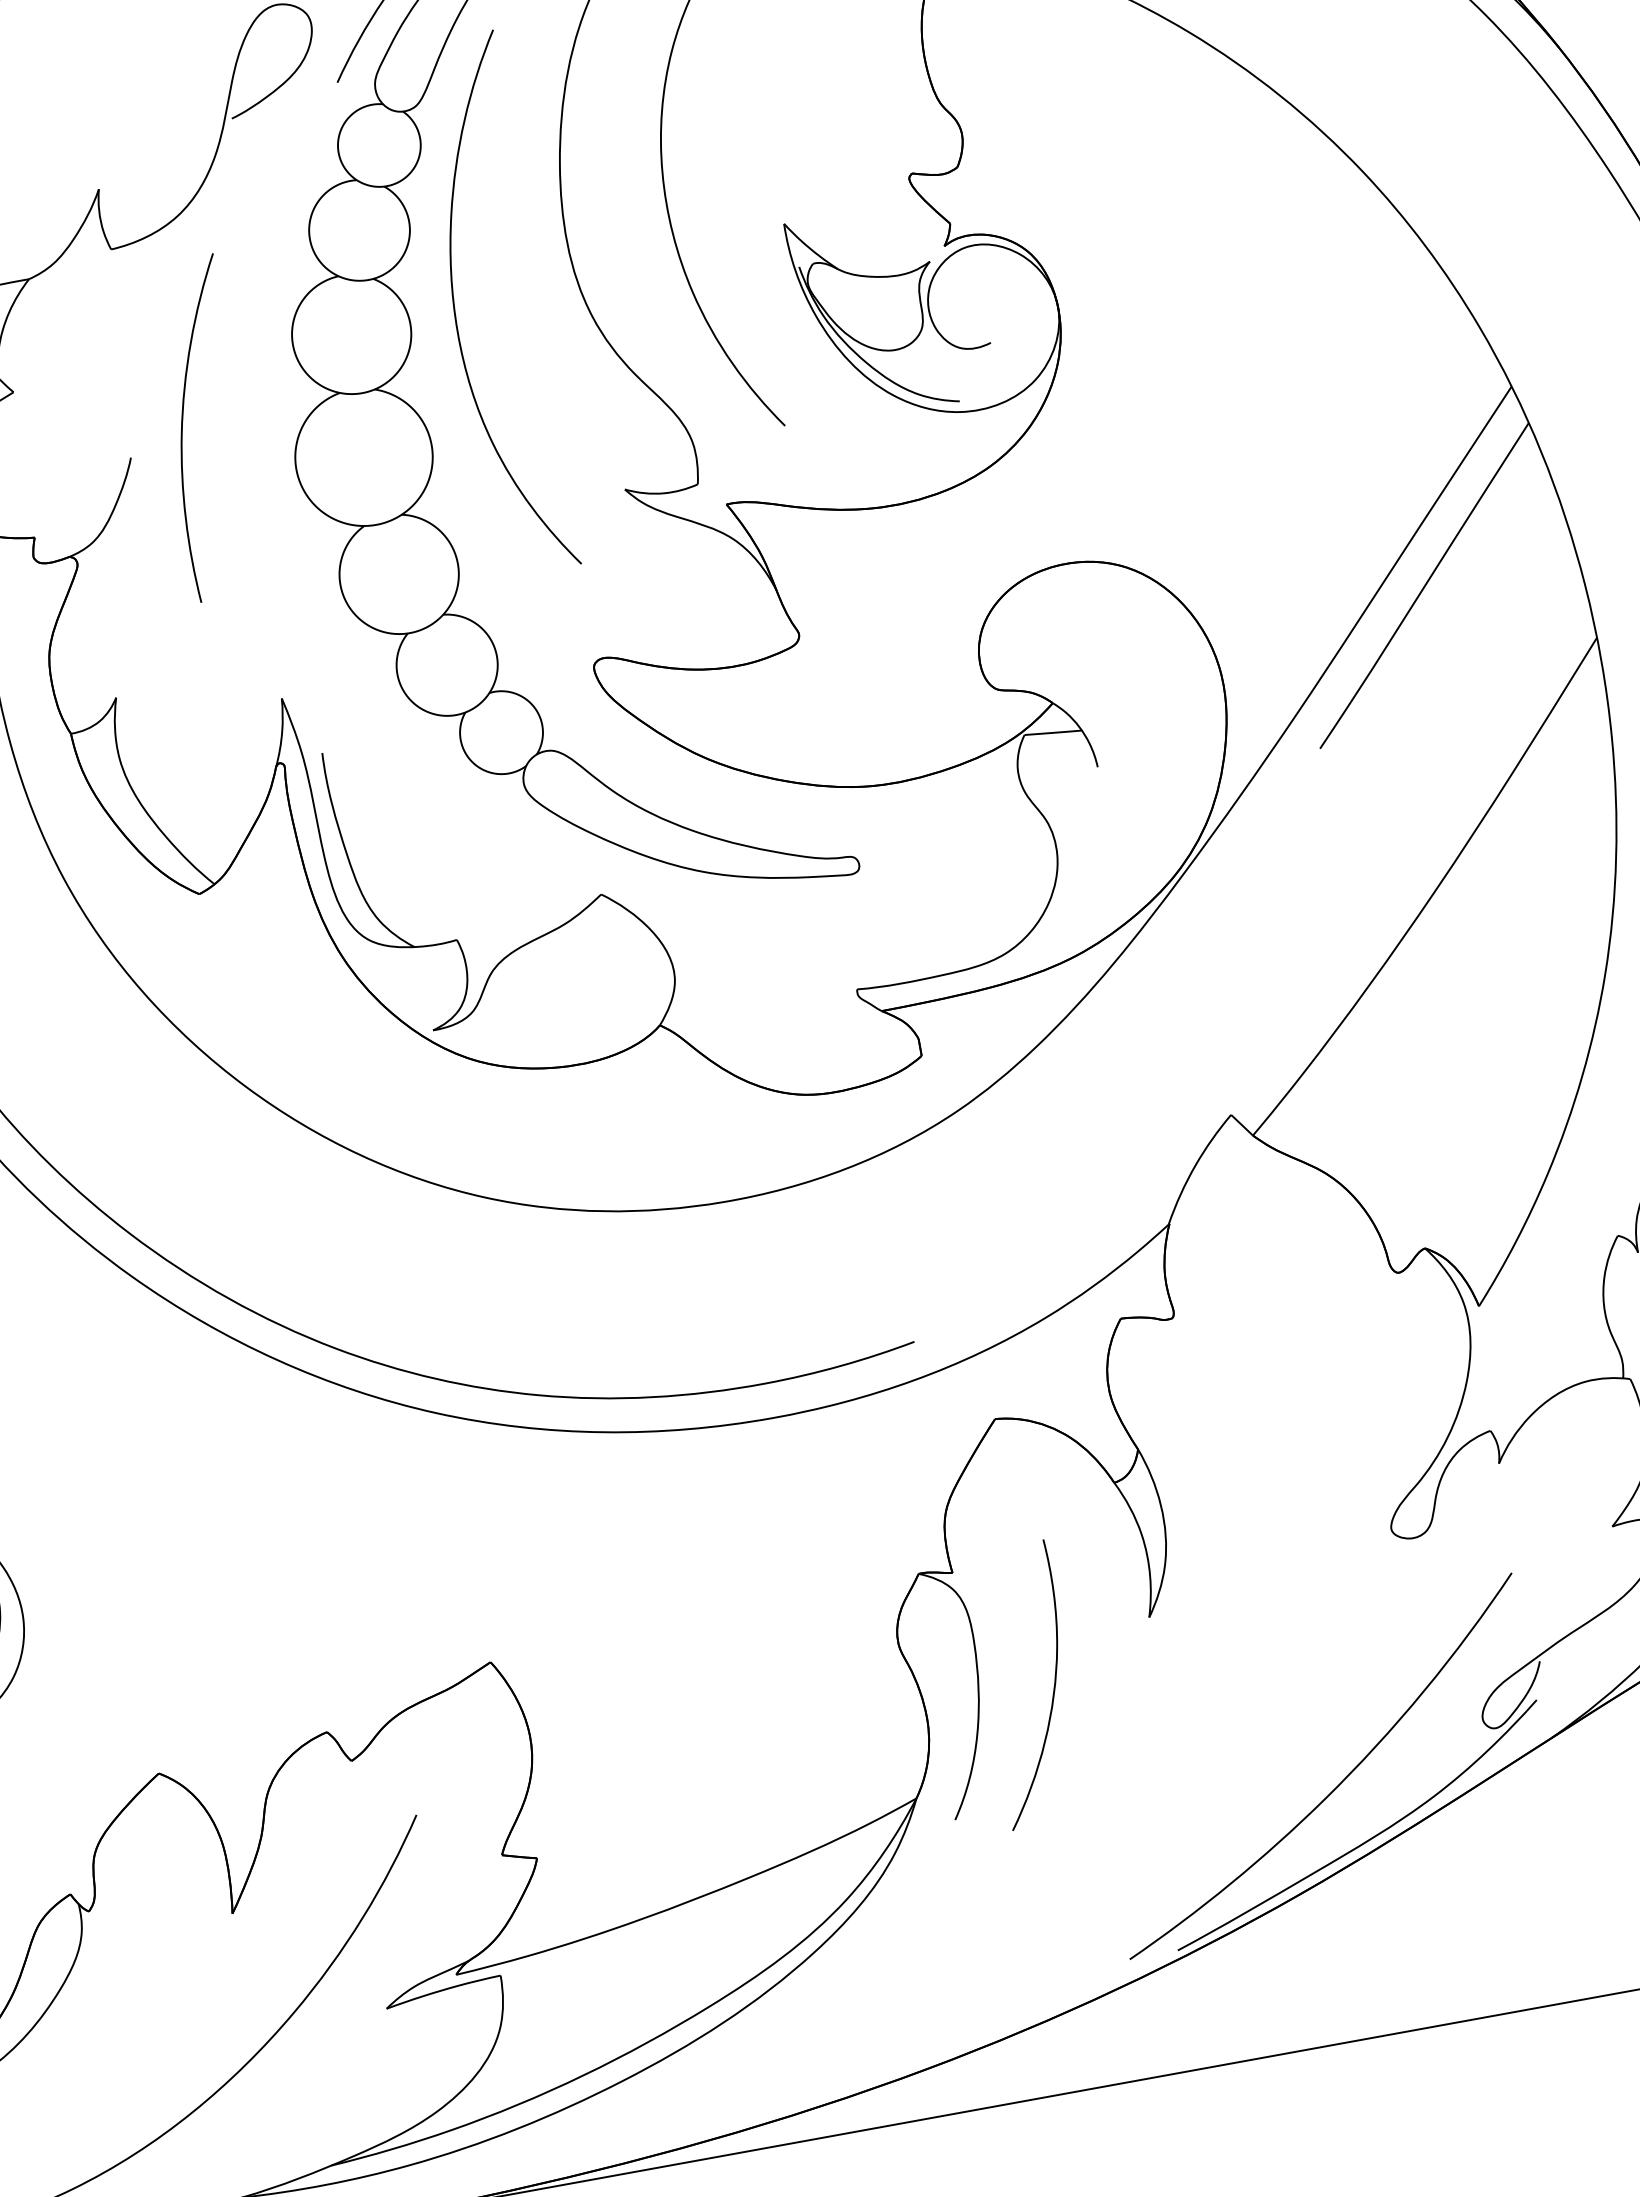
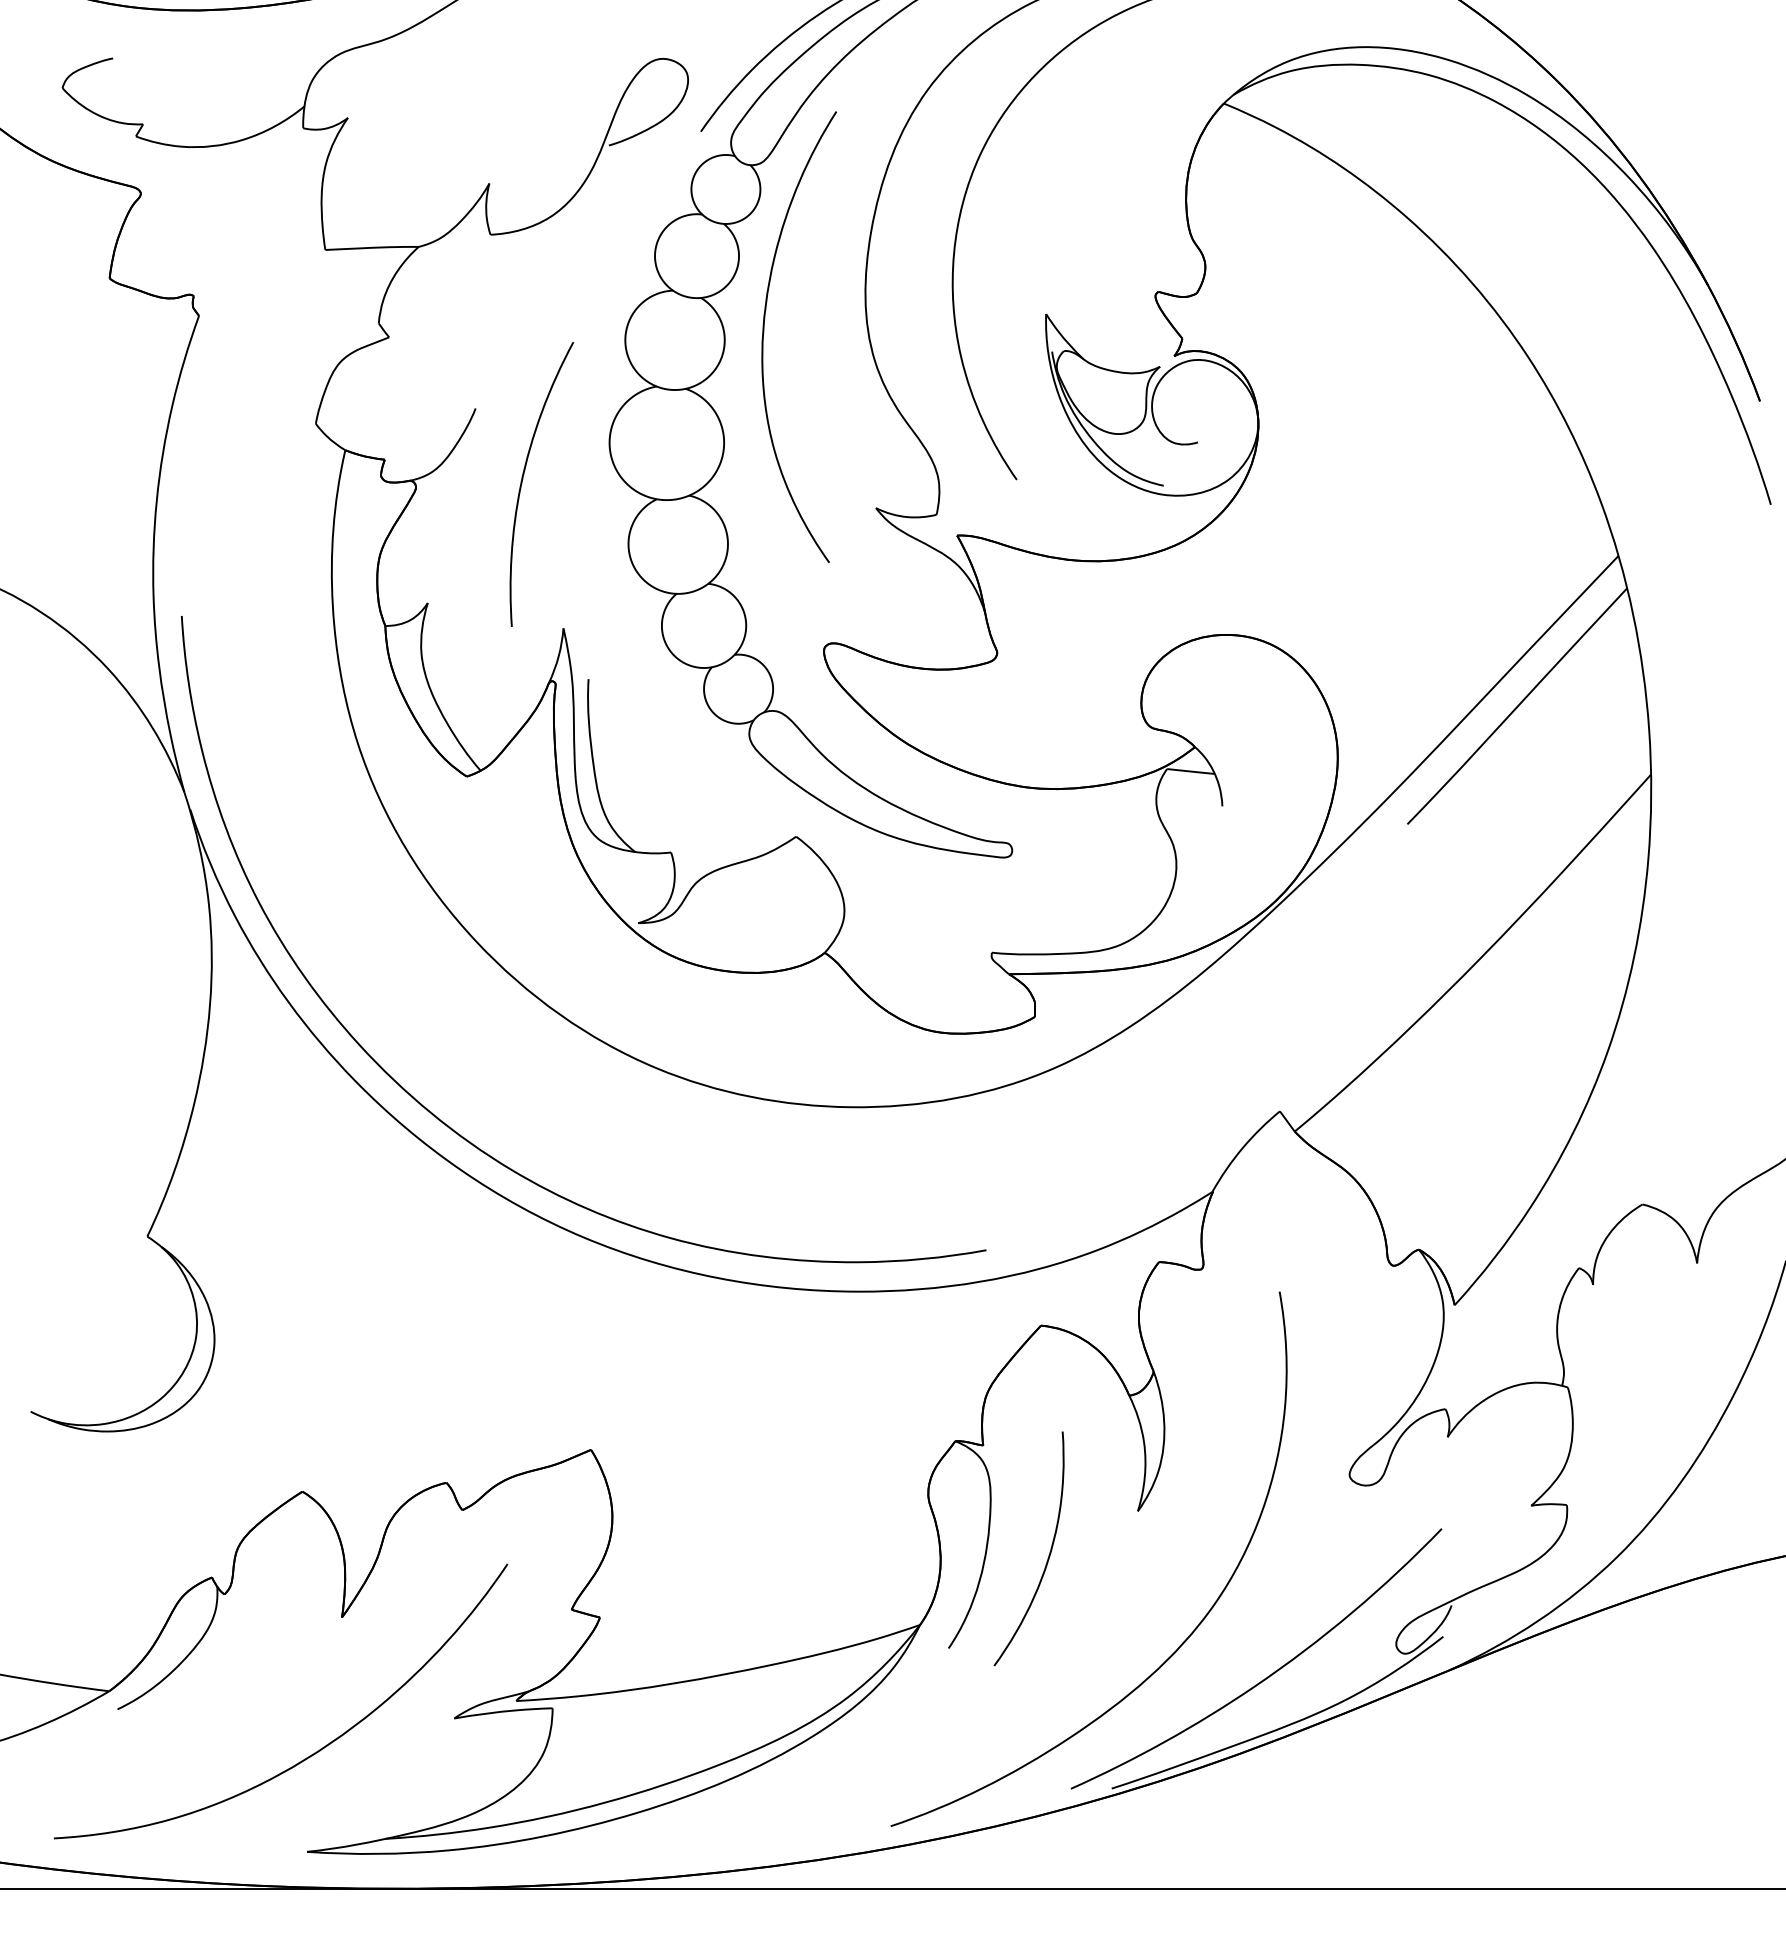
curve: (183, 426) -> (523, 479), moved
curve: (1227, 1766) -> (1179, 1645), added

